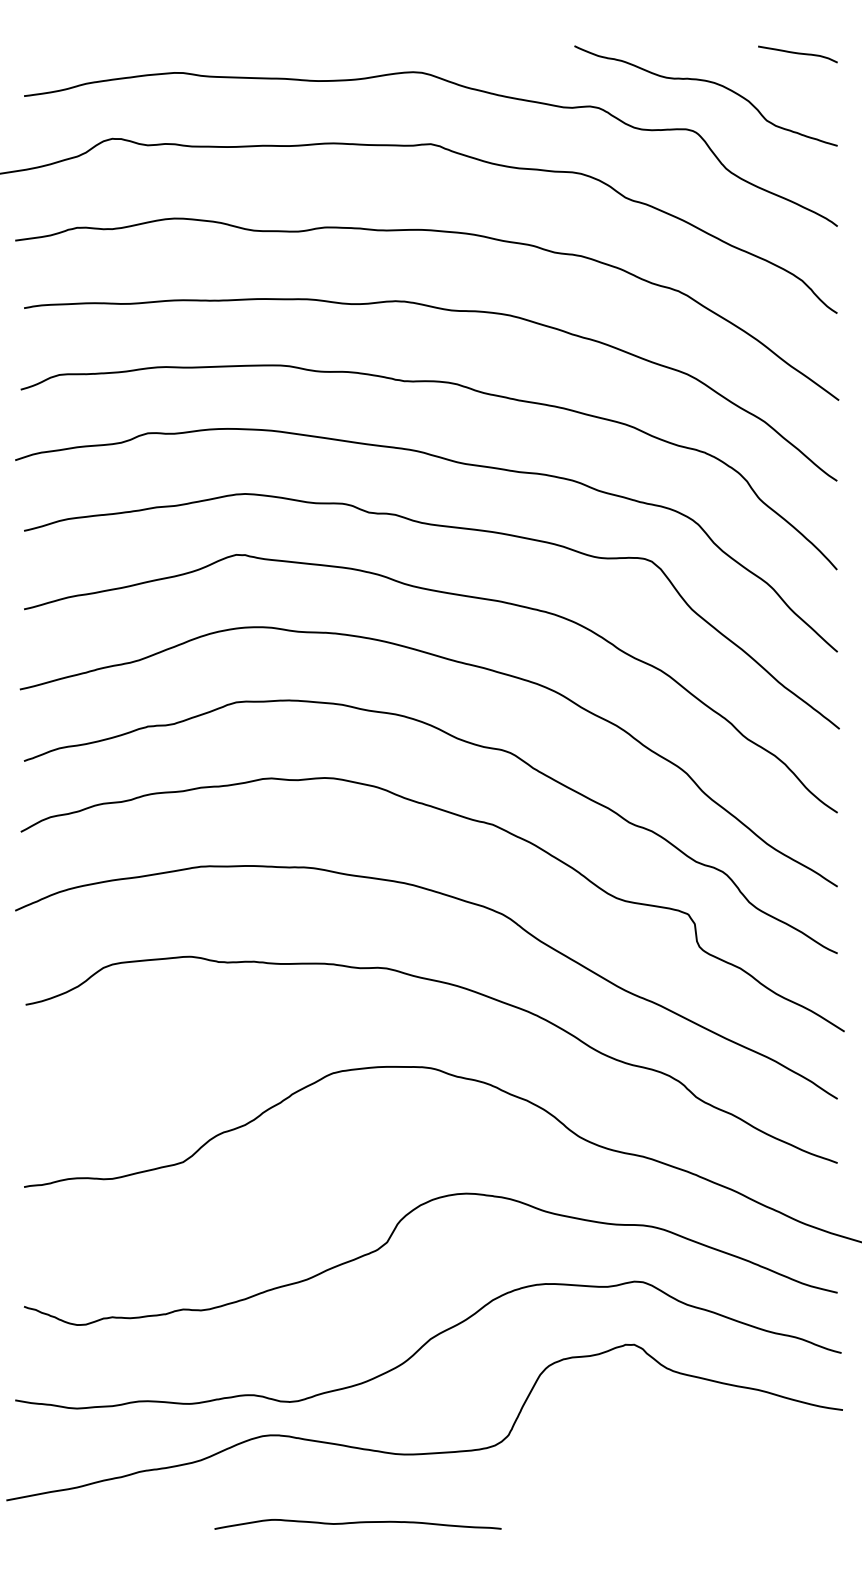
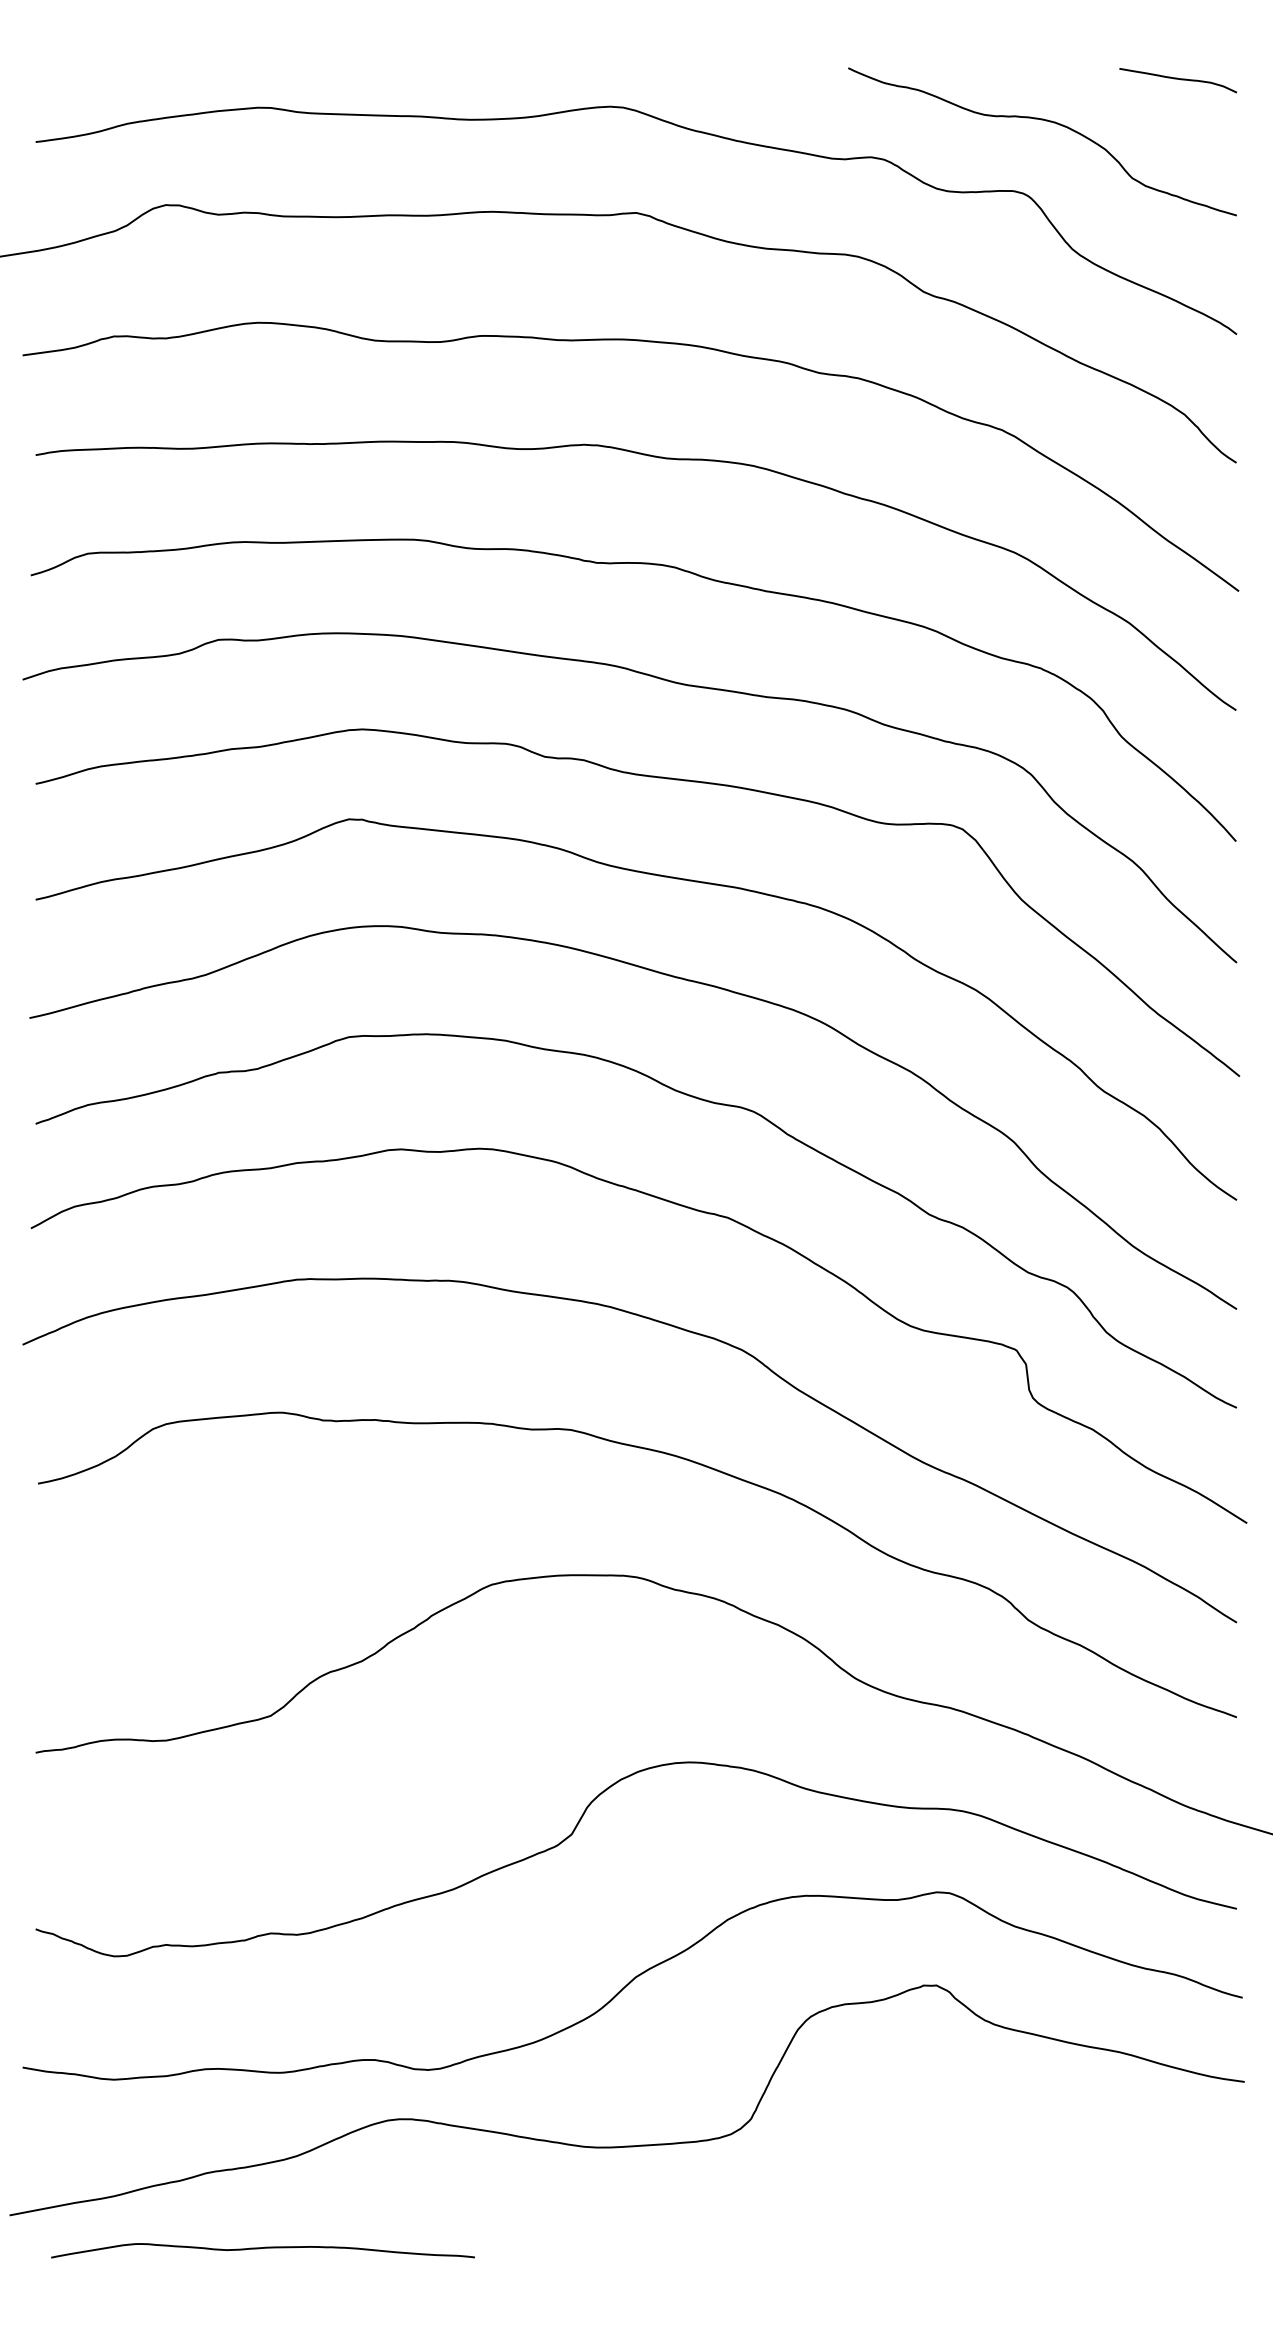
curve: (357, 1523) -> (262, 2249), moved

